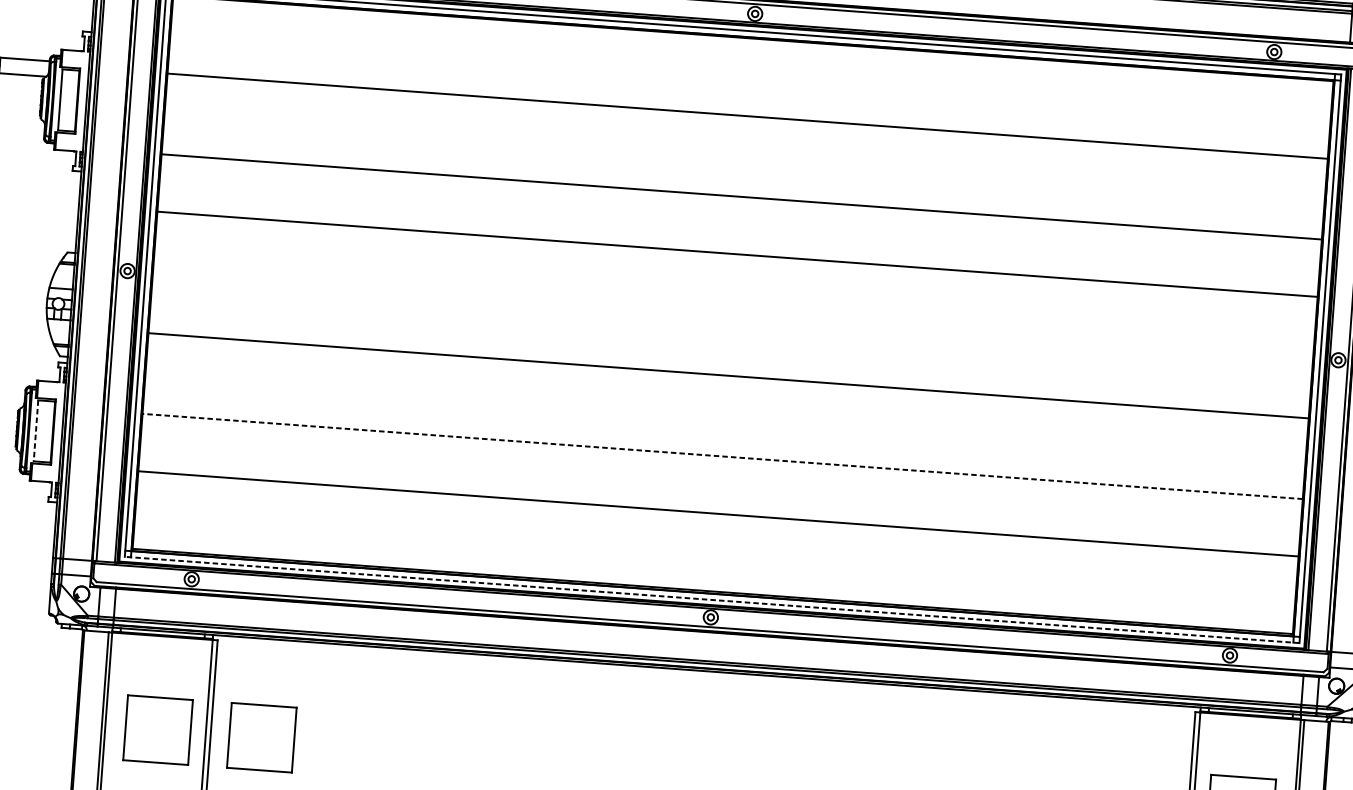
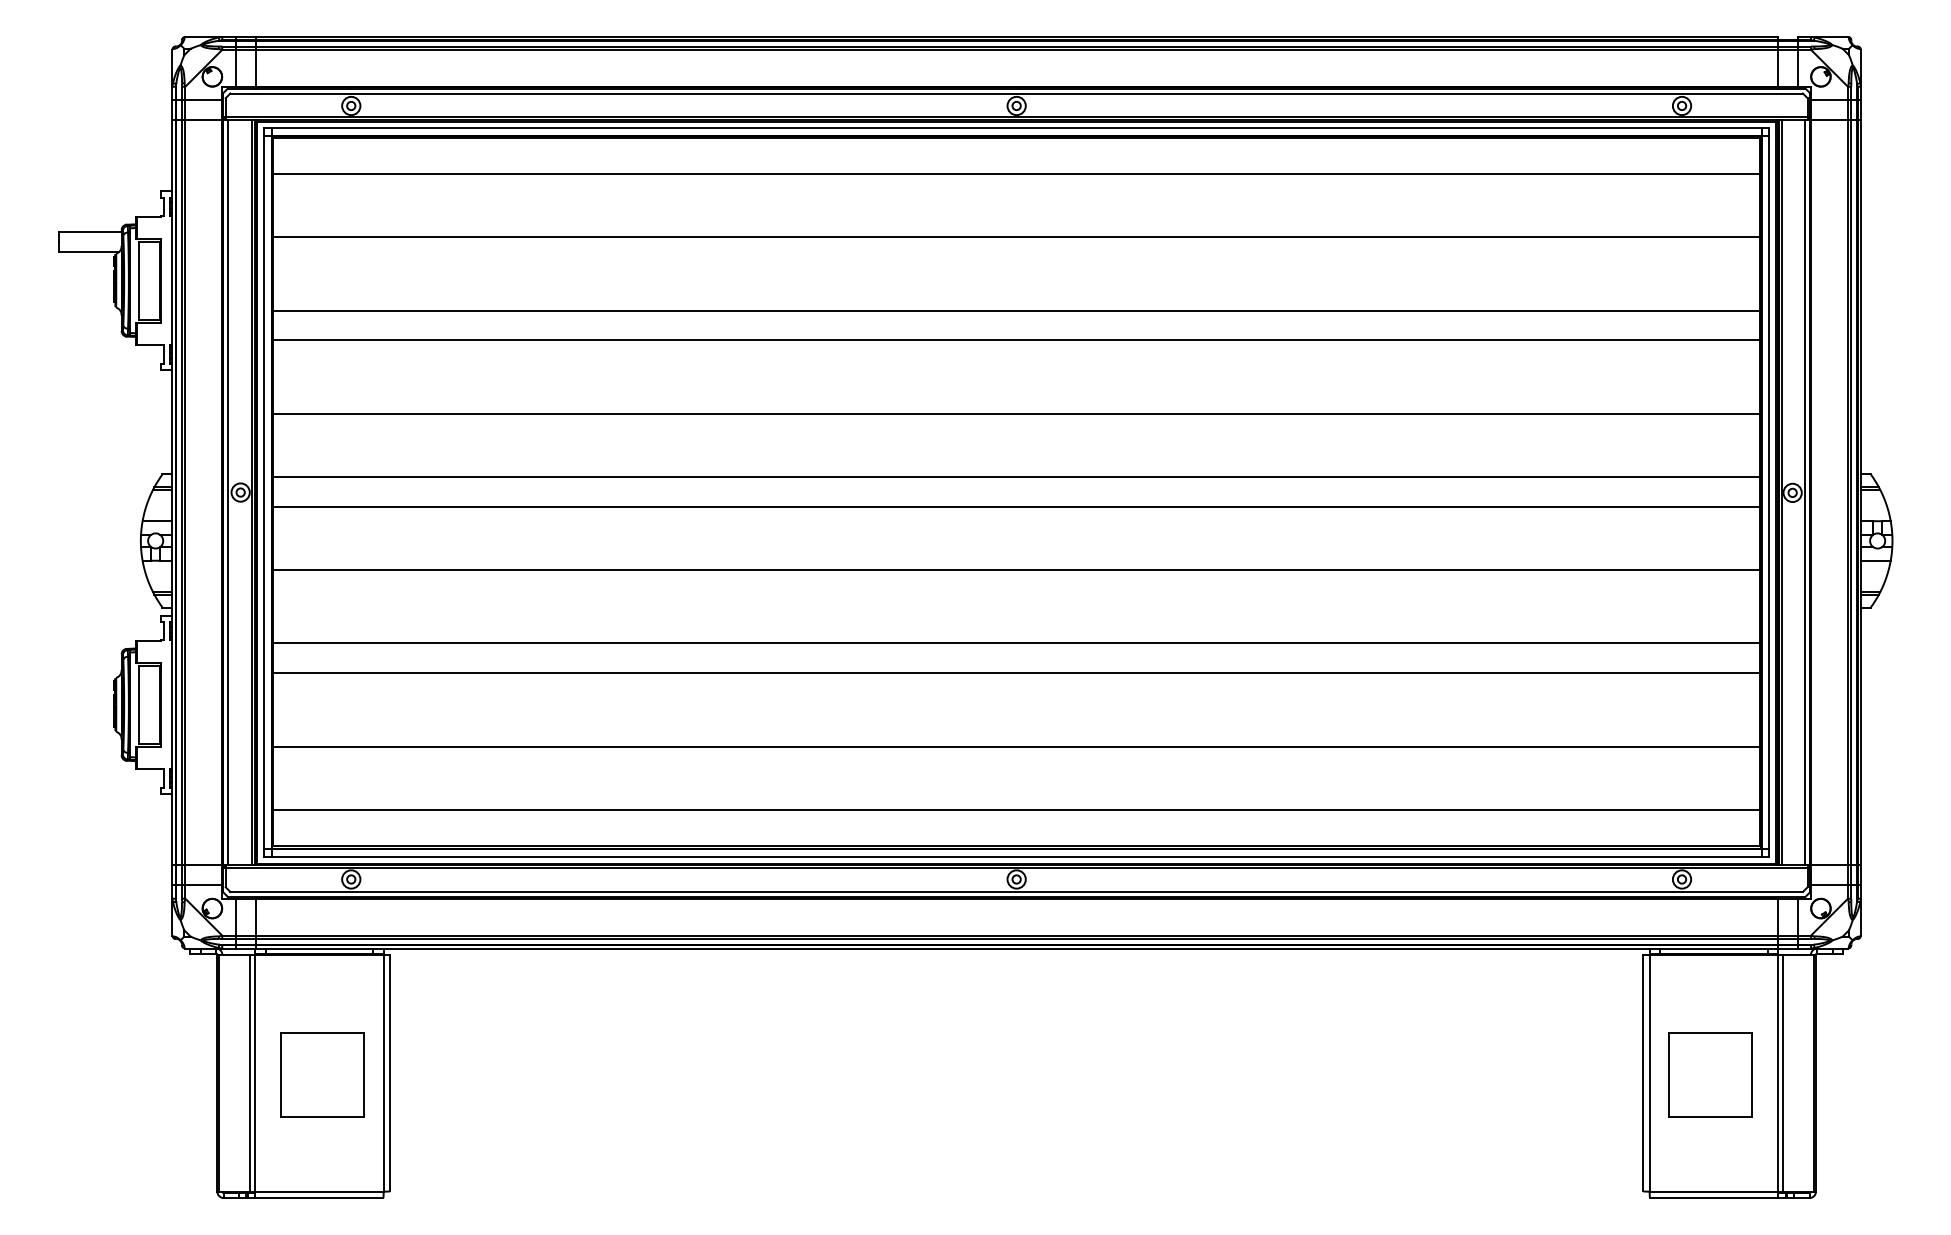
line: (751, 67) -> (1016, 174), added
line: (743, 173) -> (1016, 310), added
line: (733, 303) -> (1016, 476), added
line: (732, 326) -> (1016, 506), added
line: (35, 431) -> (138, 705), dashed -> solid
line: (724, 433) -> (1016, 643), added
line: (722, 456) -> (1016, 673), dashed -> solid
line: (714, 562) -> (1016, 809), added
line: (712, 600) -> (1016, 857), dashed -> solid
part: (261, 737) -> (455, 1074), removed

